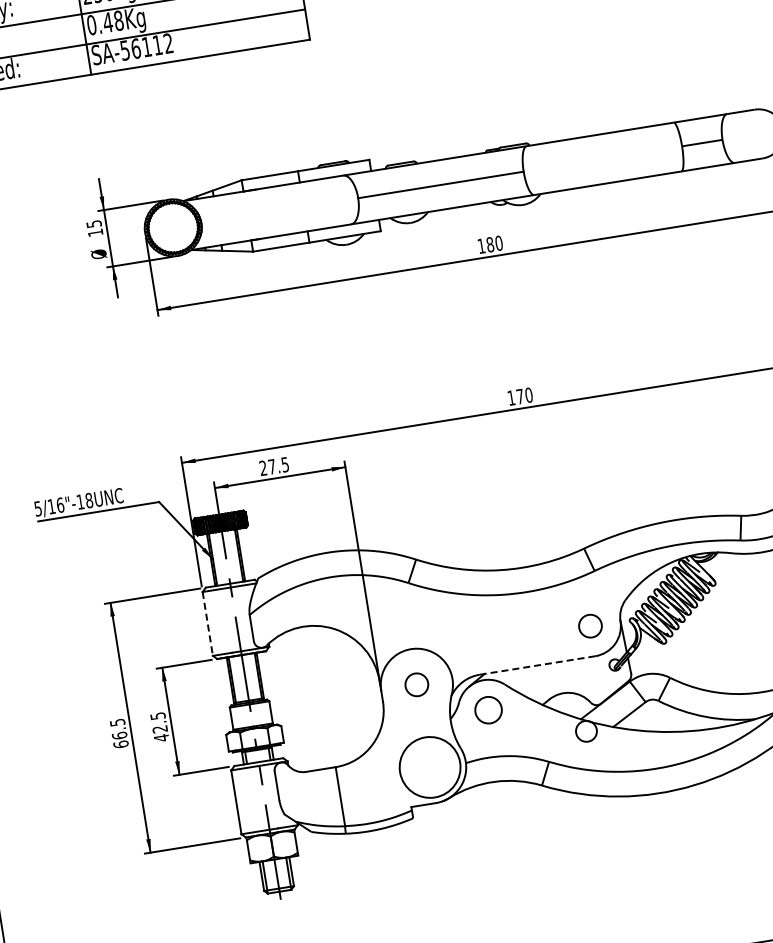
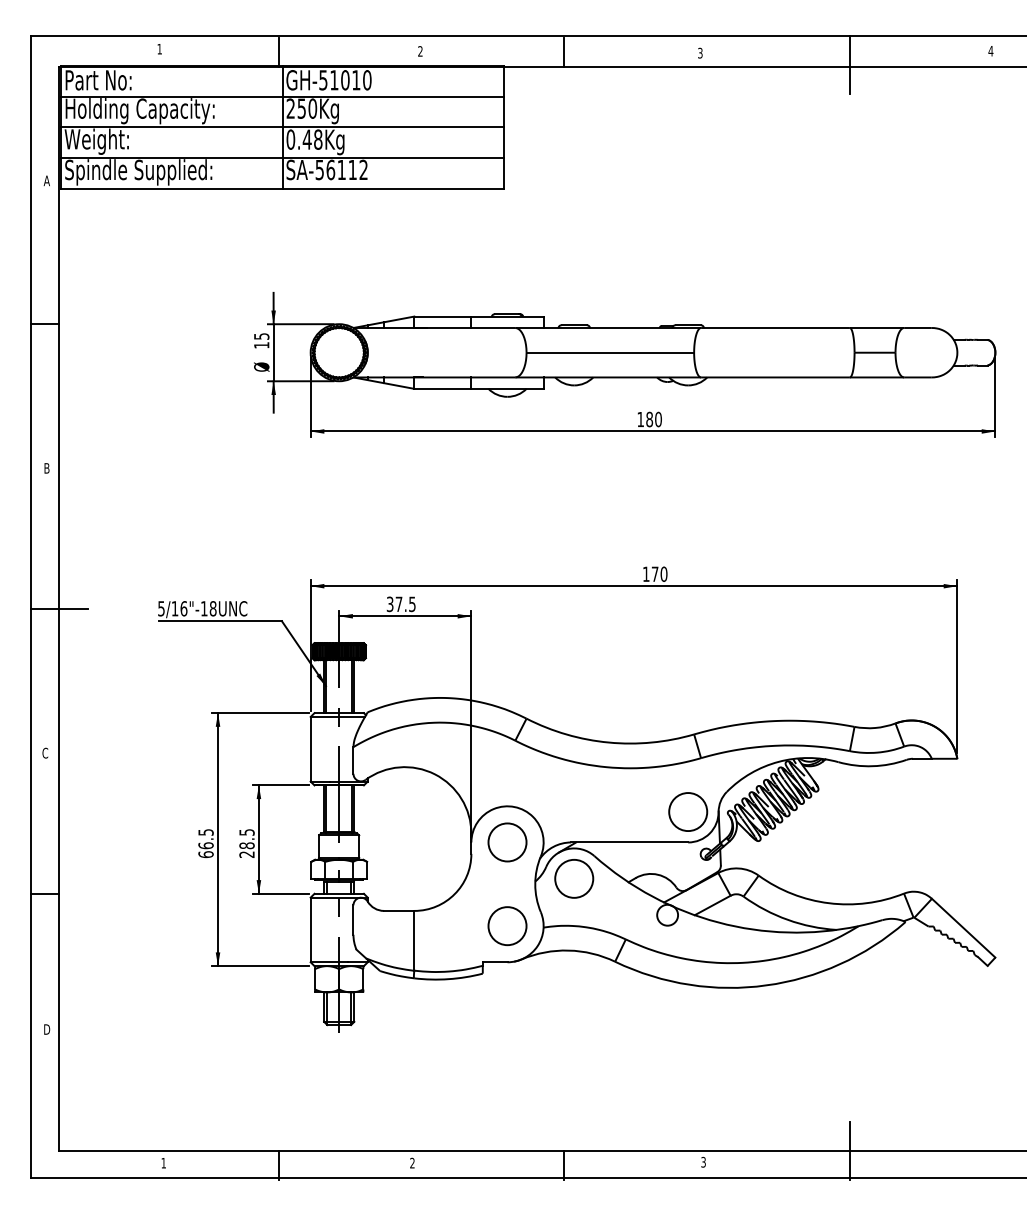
text: (262, 468) -> (389, 604), 27.5 -> 37.5
line: (207, 624) -> (310, 749), dashed -> solid
circle: (590, 626) -> (688, 812), size x1.67
line: (537, 665) -> (629, 842), dashed -> solid
circle: (416, 684) -> (507, 842), size x1.67
circle: (488, 709) -> (574, 878), size x1.43
text: (160, 734) -> (246, 850), 42.5 -> 28.5
circle: (430, 767) -> (507, 926), size x0.62

